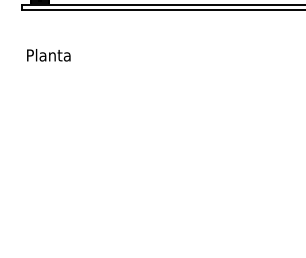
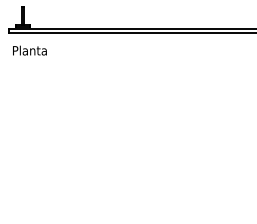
text: (48, 55) -> (29, 50), moved

